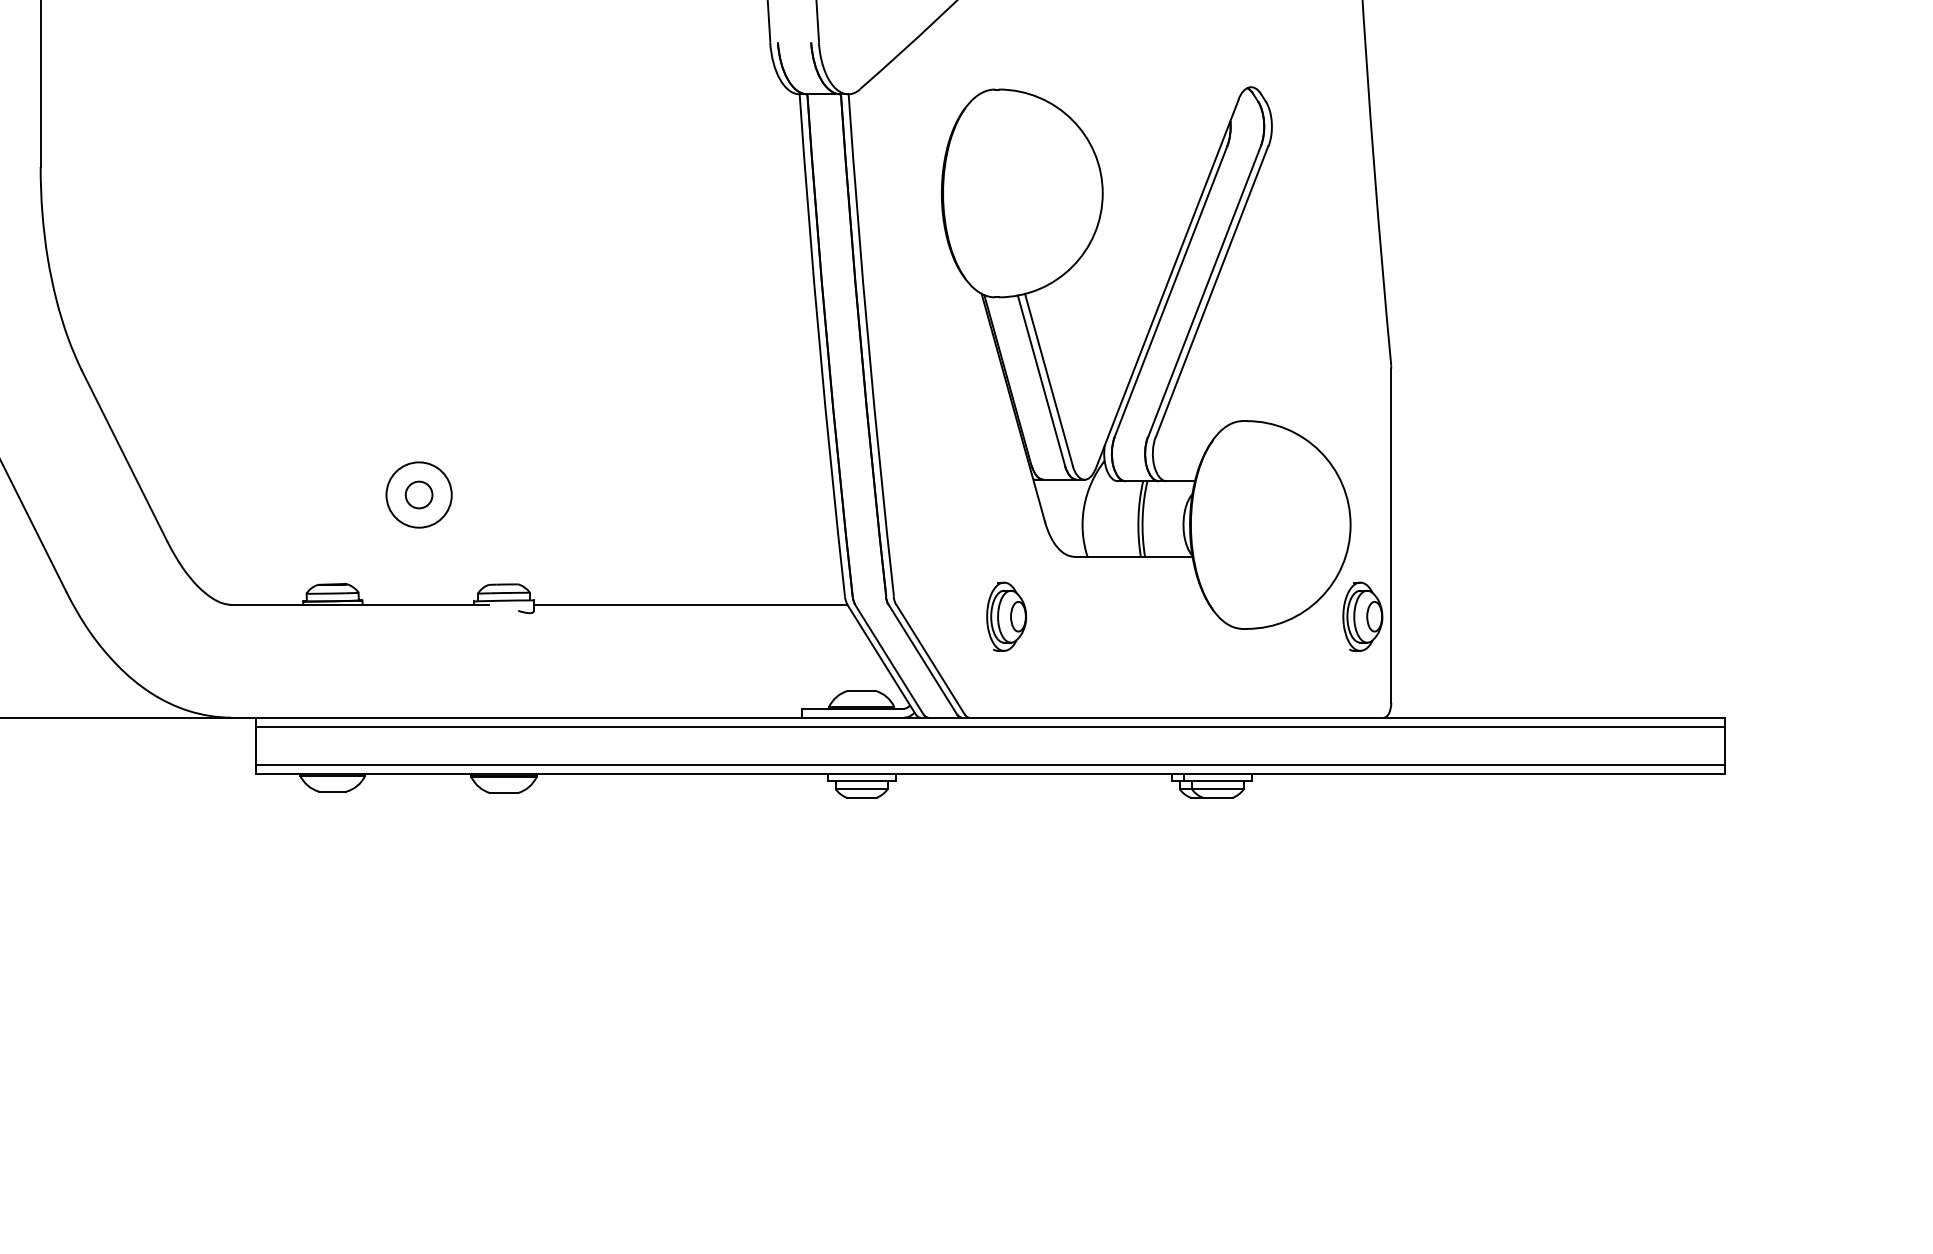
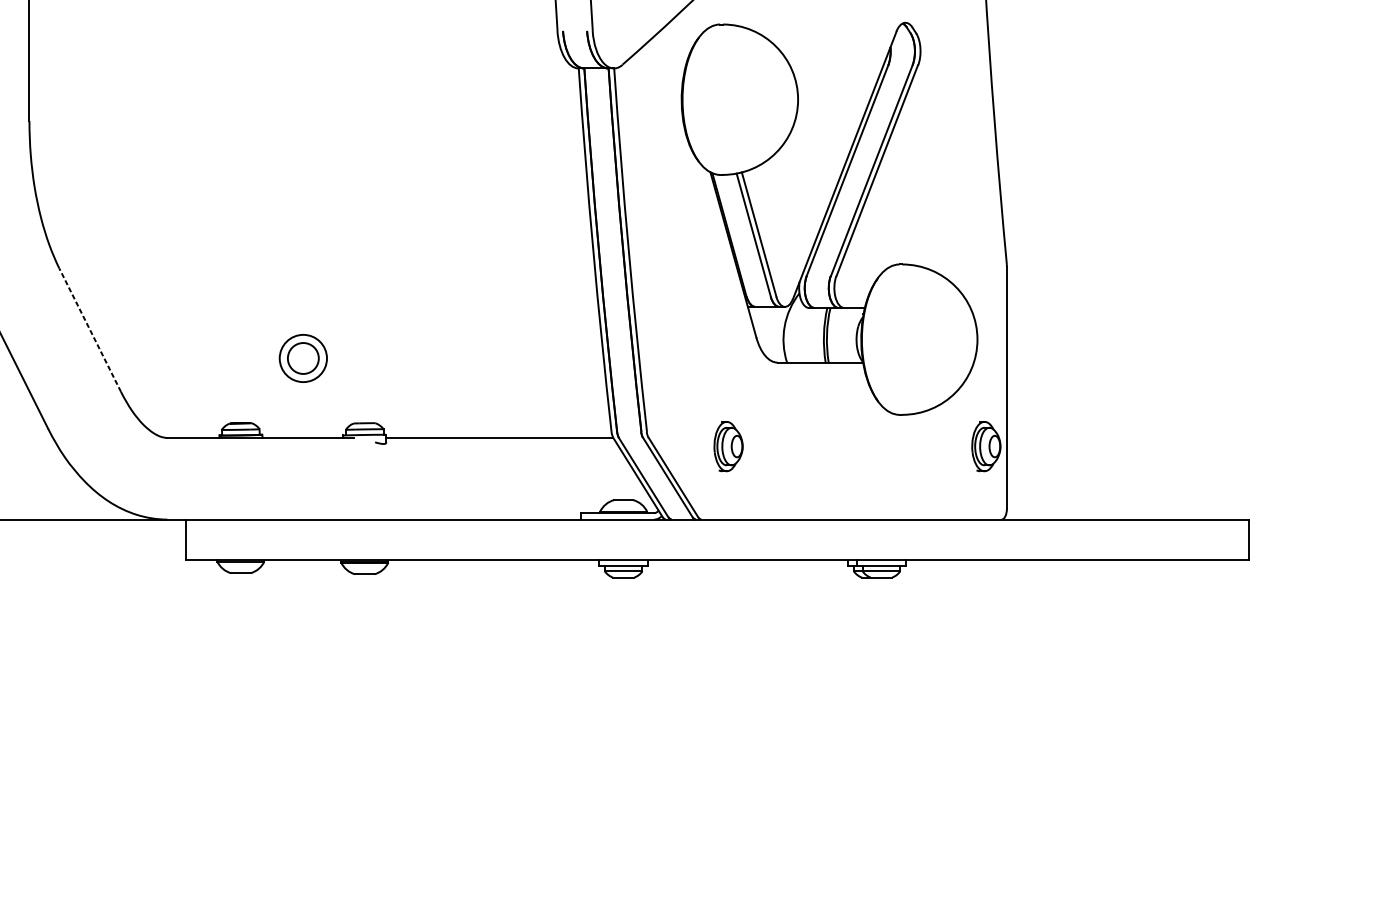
part: (1146, 357) -> (829, 218), moved
line: (124, 455) -> (90, 329), solid -> dashed
circle: (418, 494) -> (302, 358), size x1.6
line: (990, 726) -> (716, 526), removed
line: (990, 765) -> (716, 554), removed

